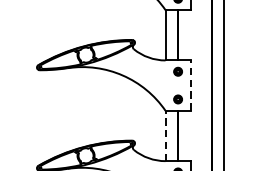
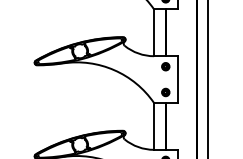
line: (190, 85) -> (177, 79), dashed -> solid
line: (165, 134) -> (154, 125), dashed -> solid

